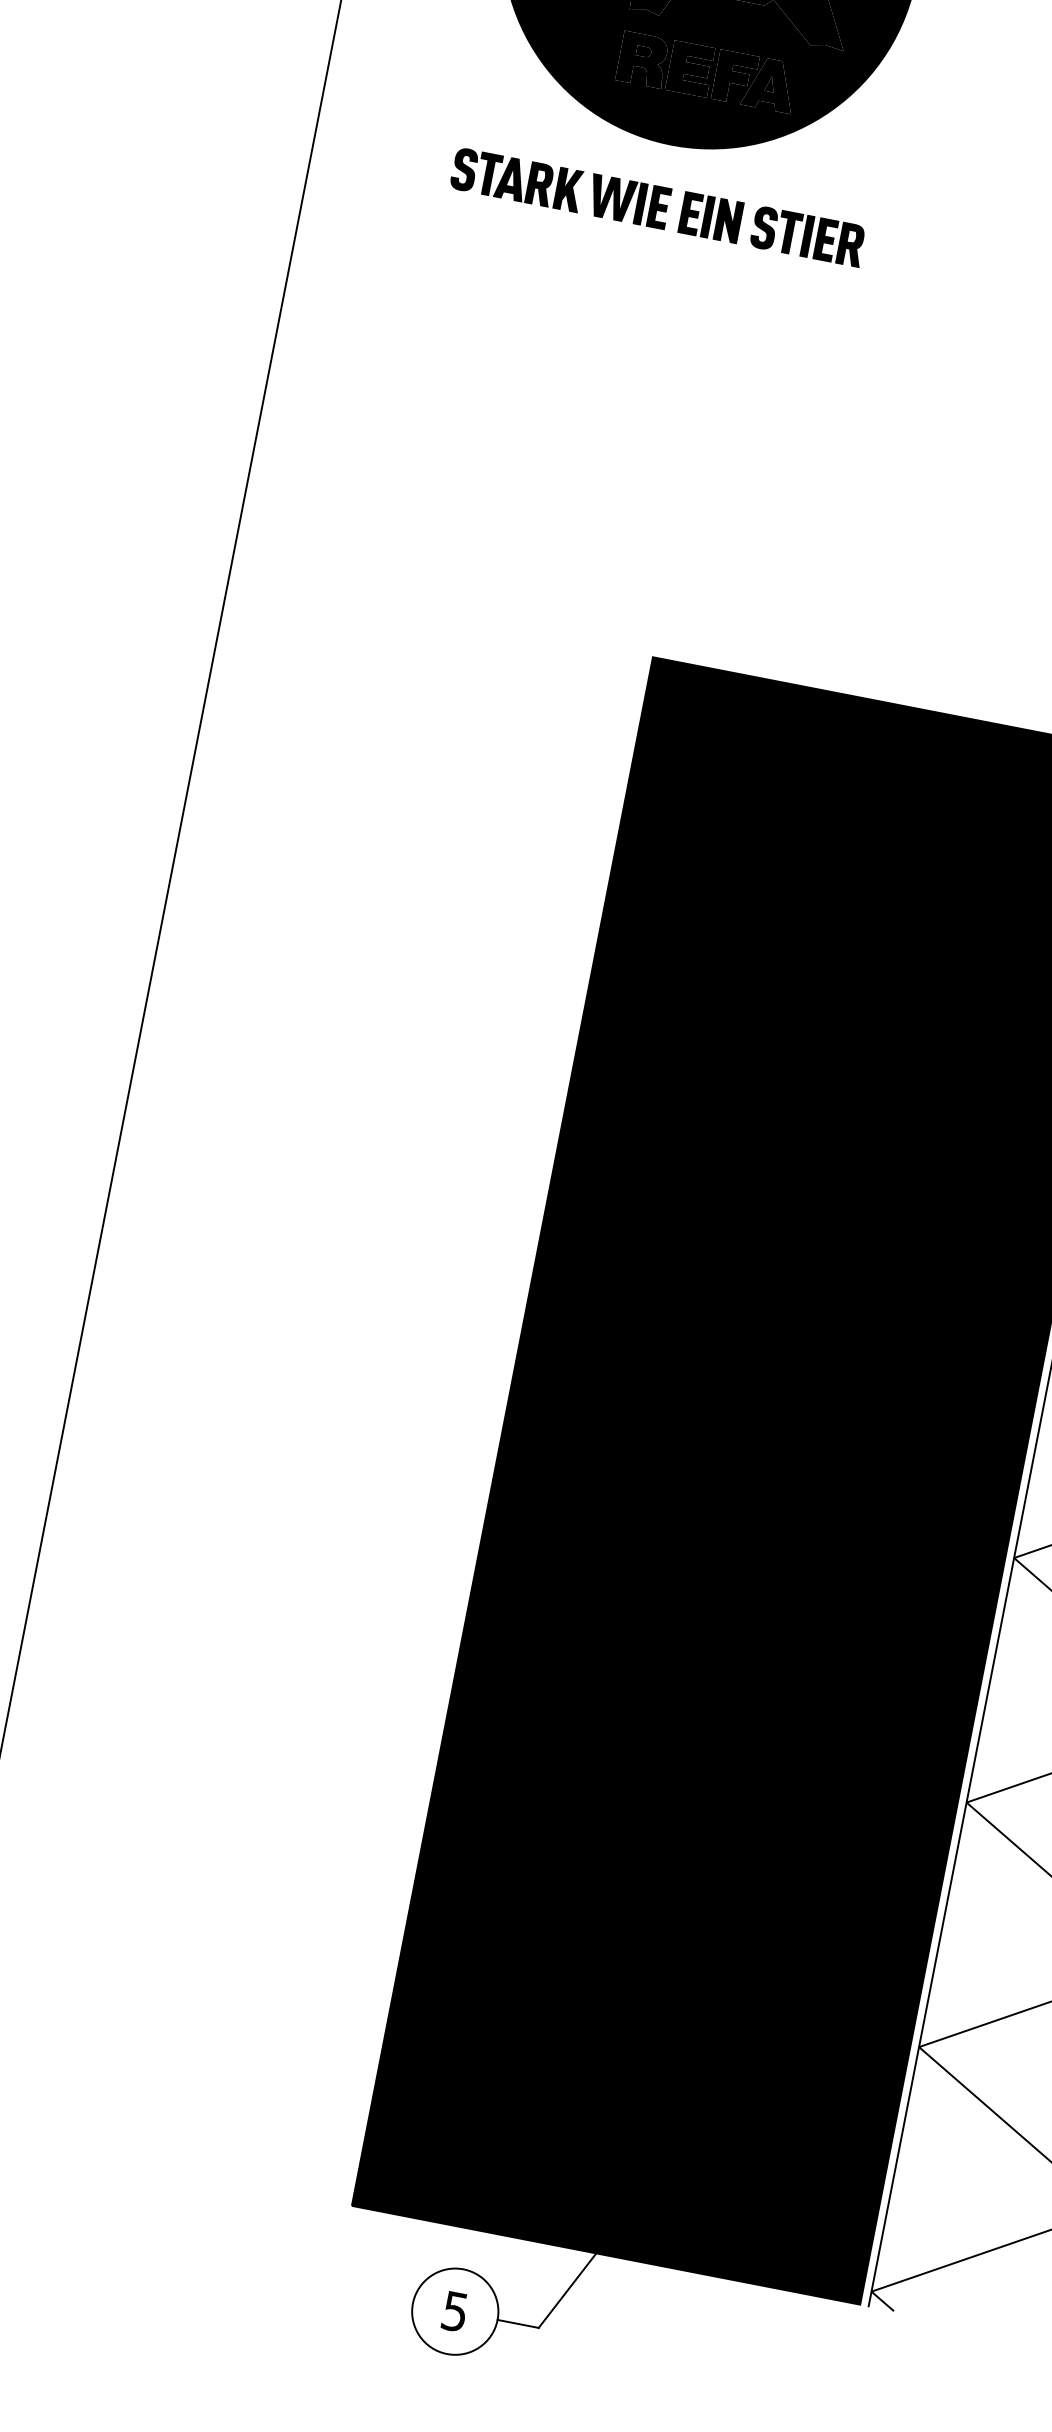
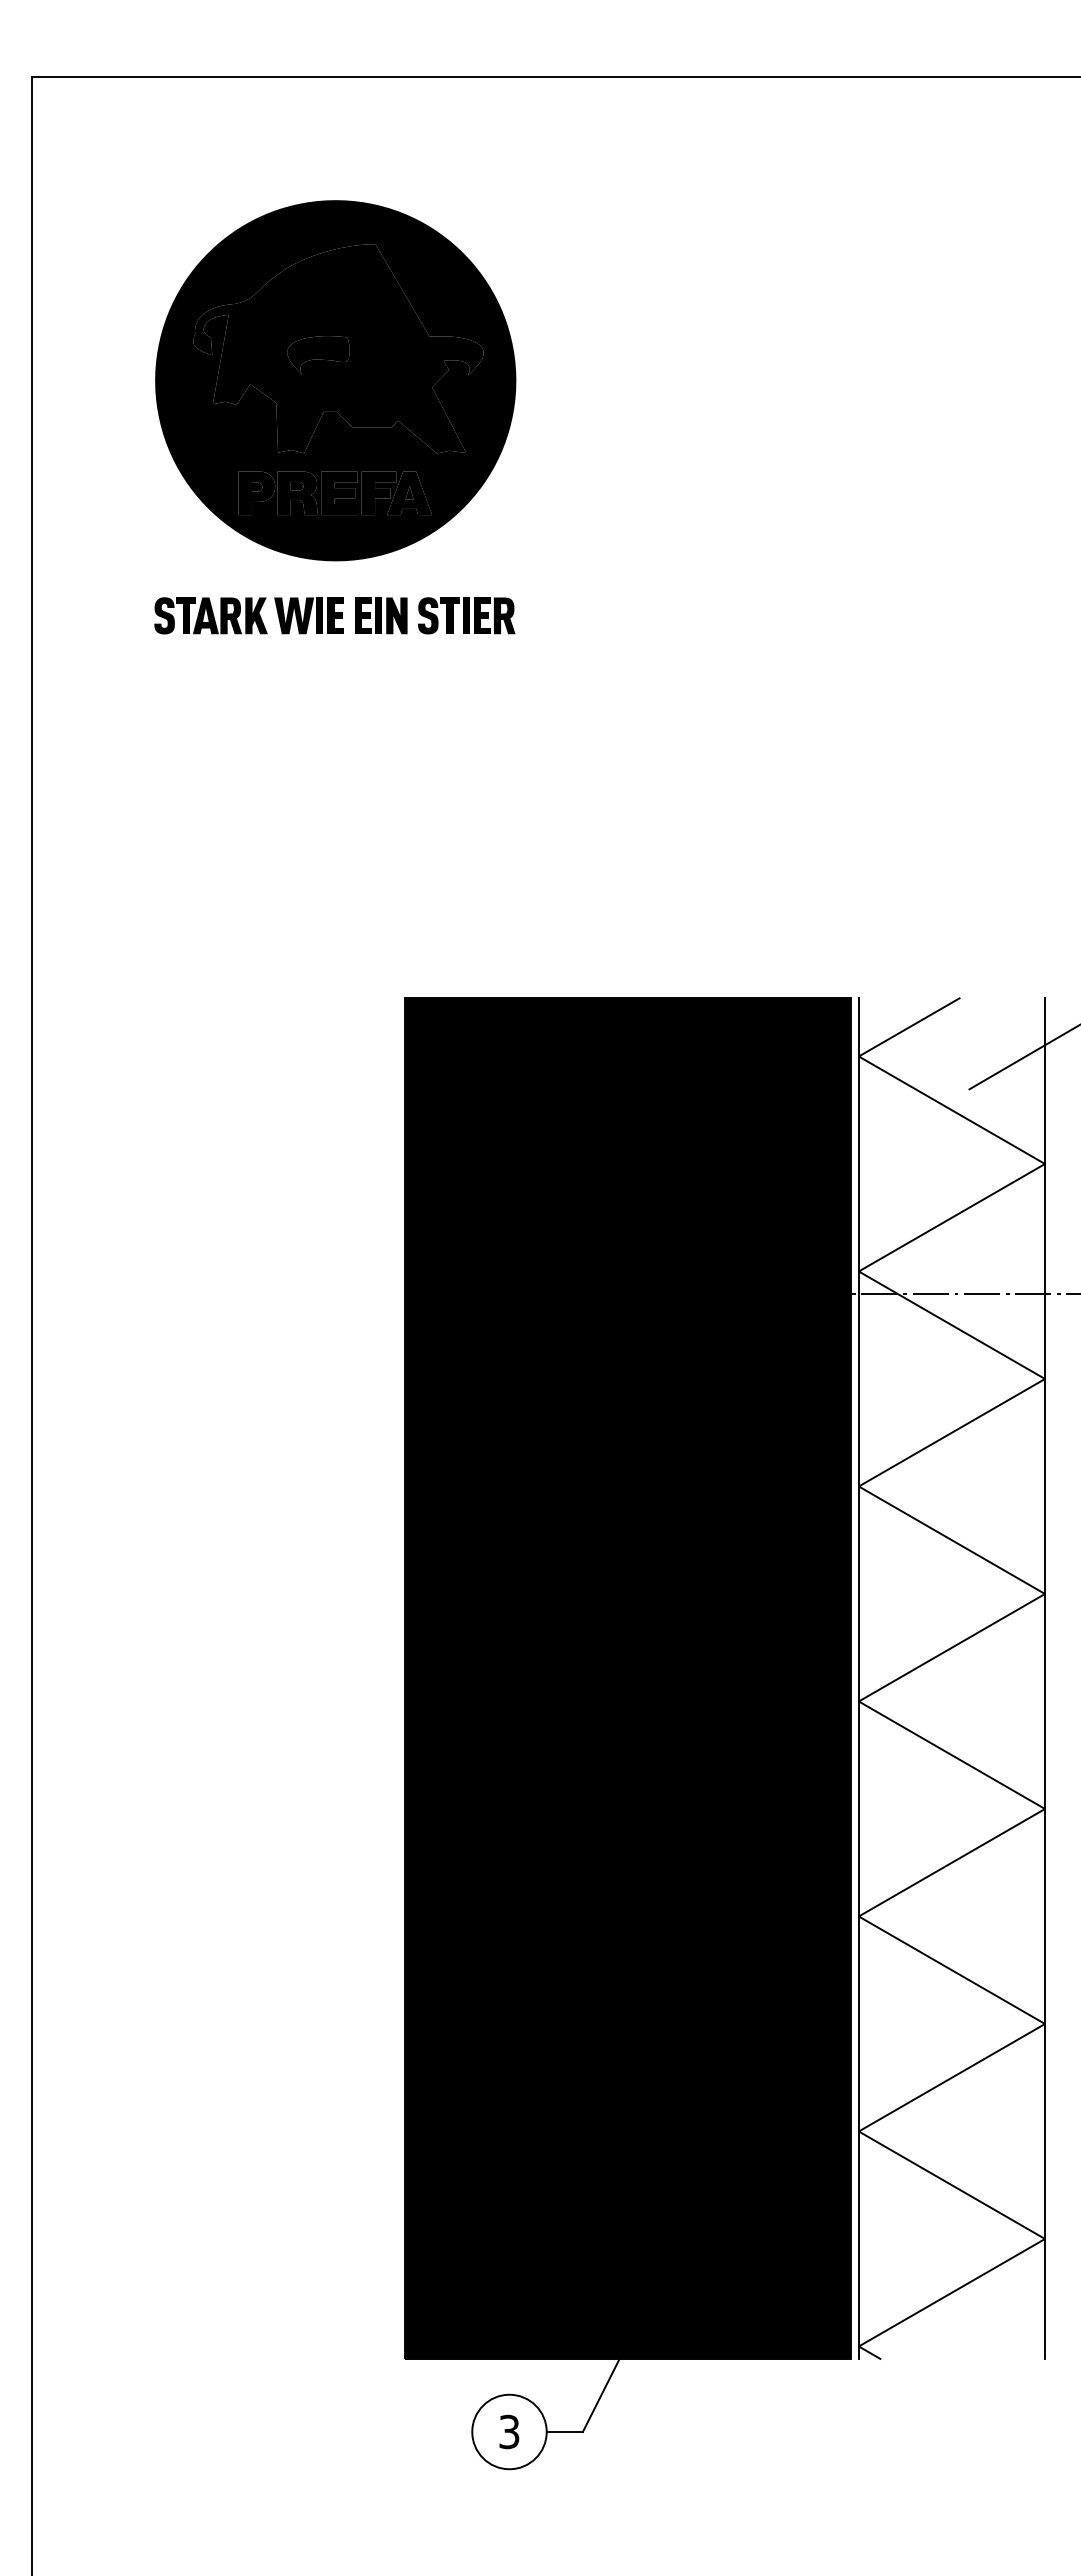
text: (455, 2311) -> (509, 2431), 5 -> 3

